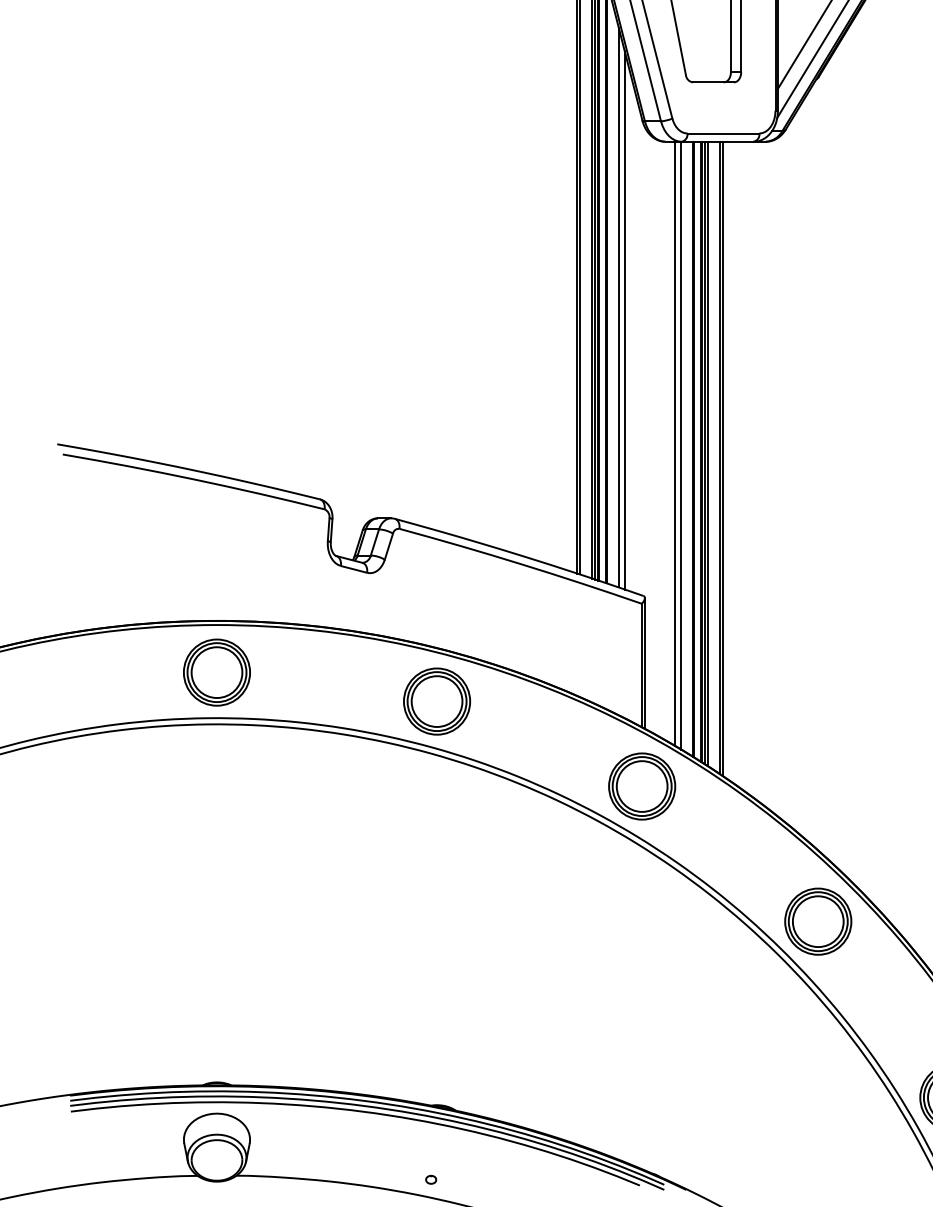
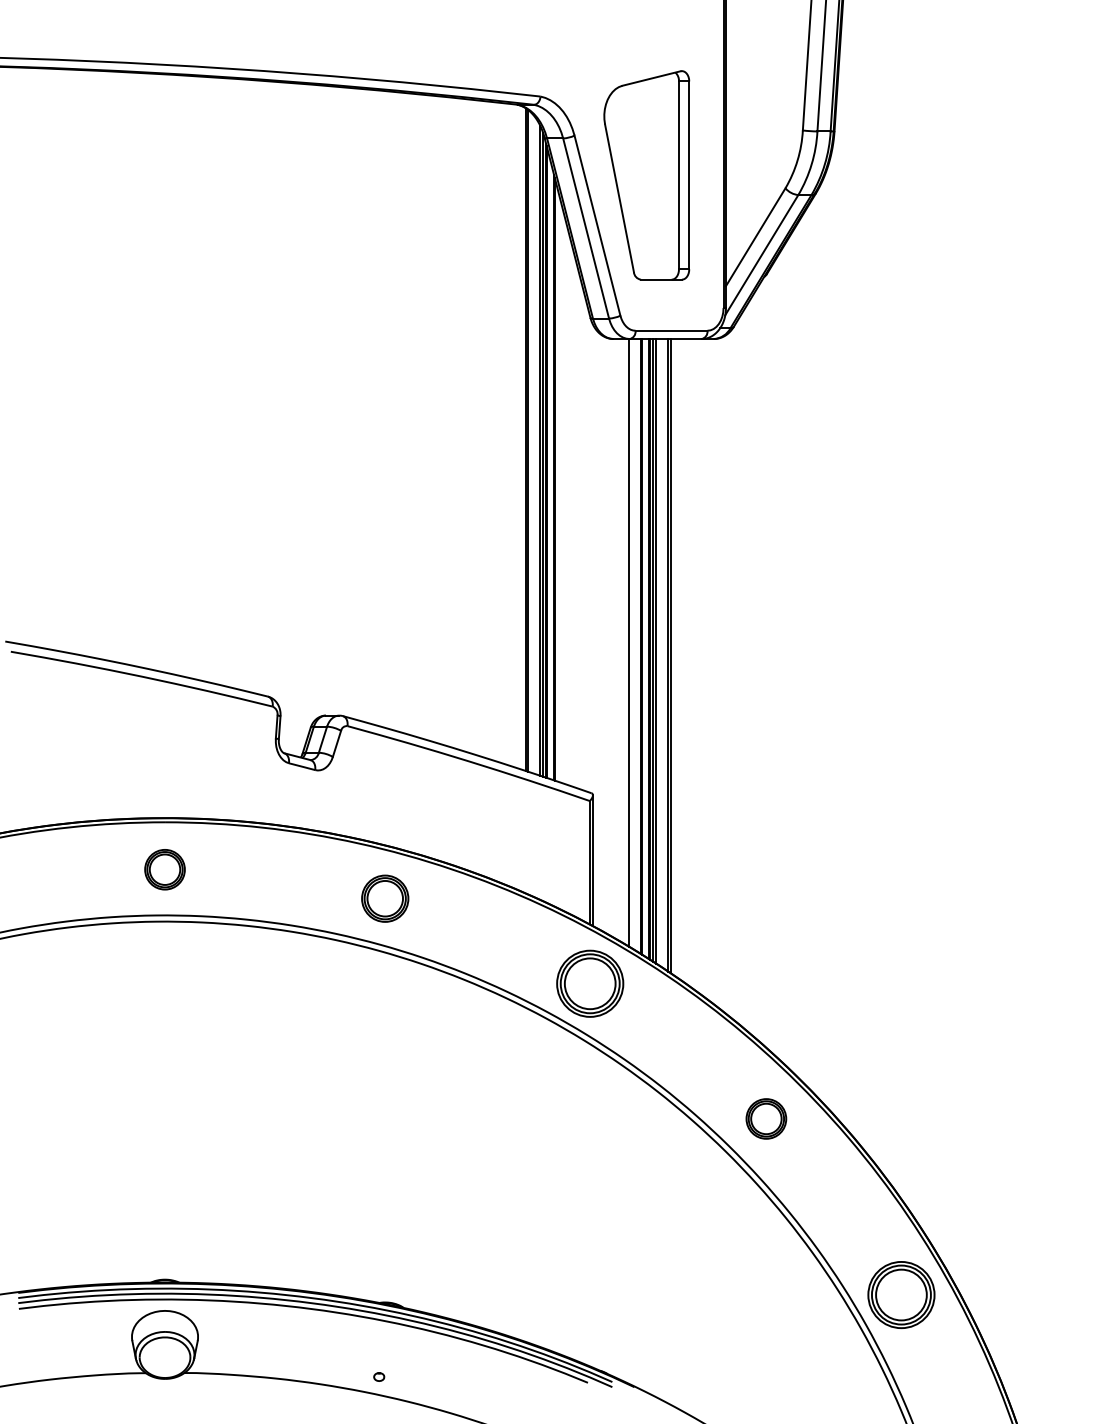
line: (618, 307) -> (566, 504), removed
line: (624, 320) -> (572, 517), removed
line: (675, 444) -> (623, 641), removed
part: (216, 672) -> (164, 869), size x0.6
part: (437, 701) -> (385, 898), size x0.7
part: (818, 921) -> (766, 1118), size x0.6

